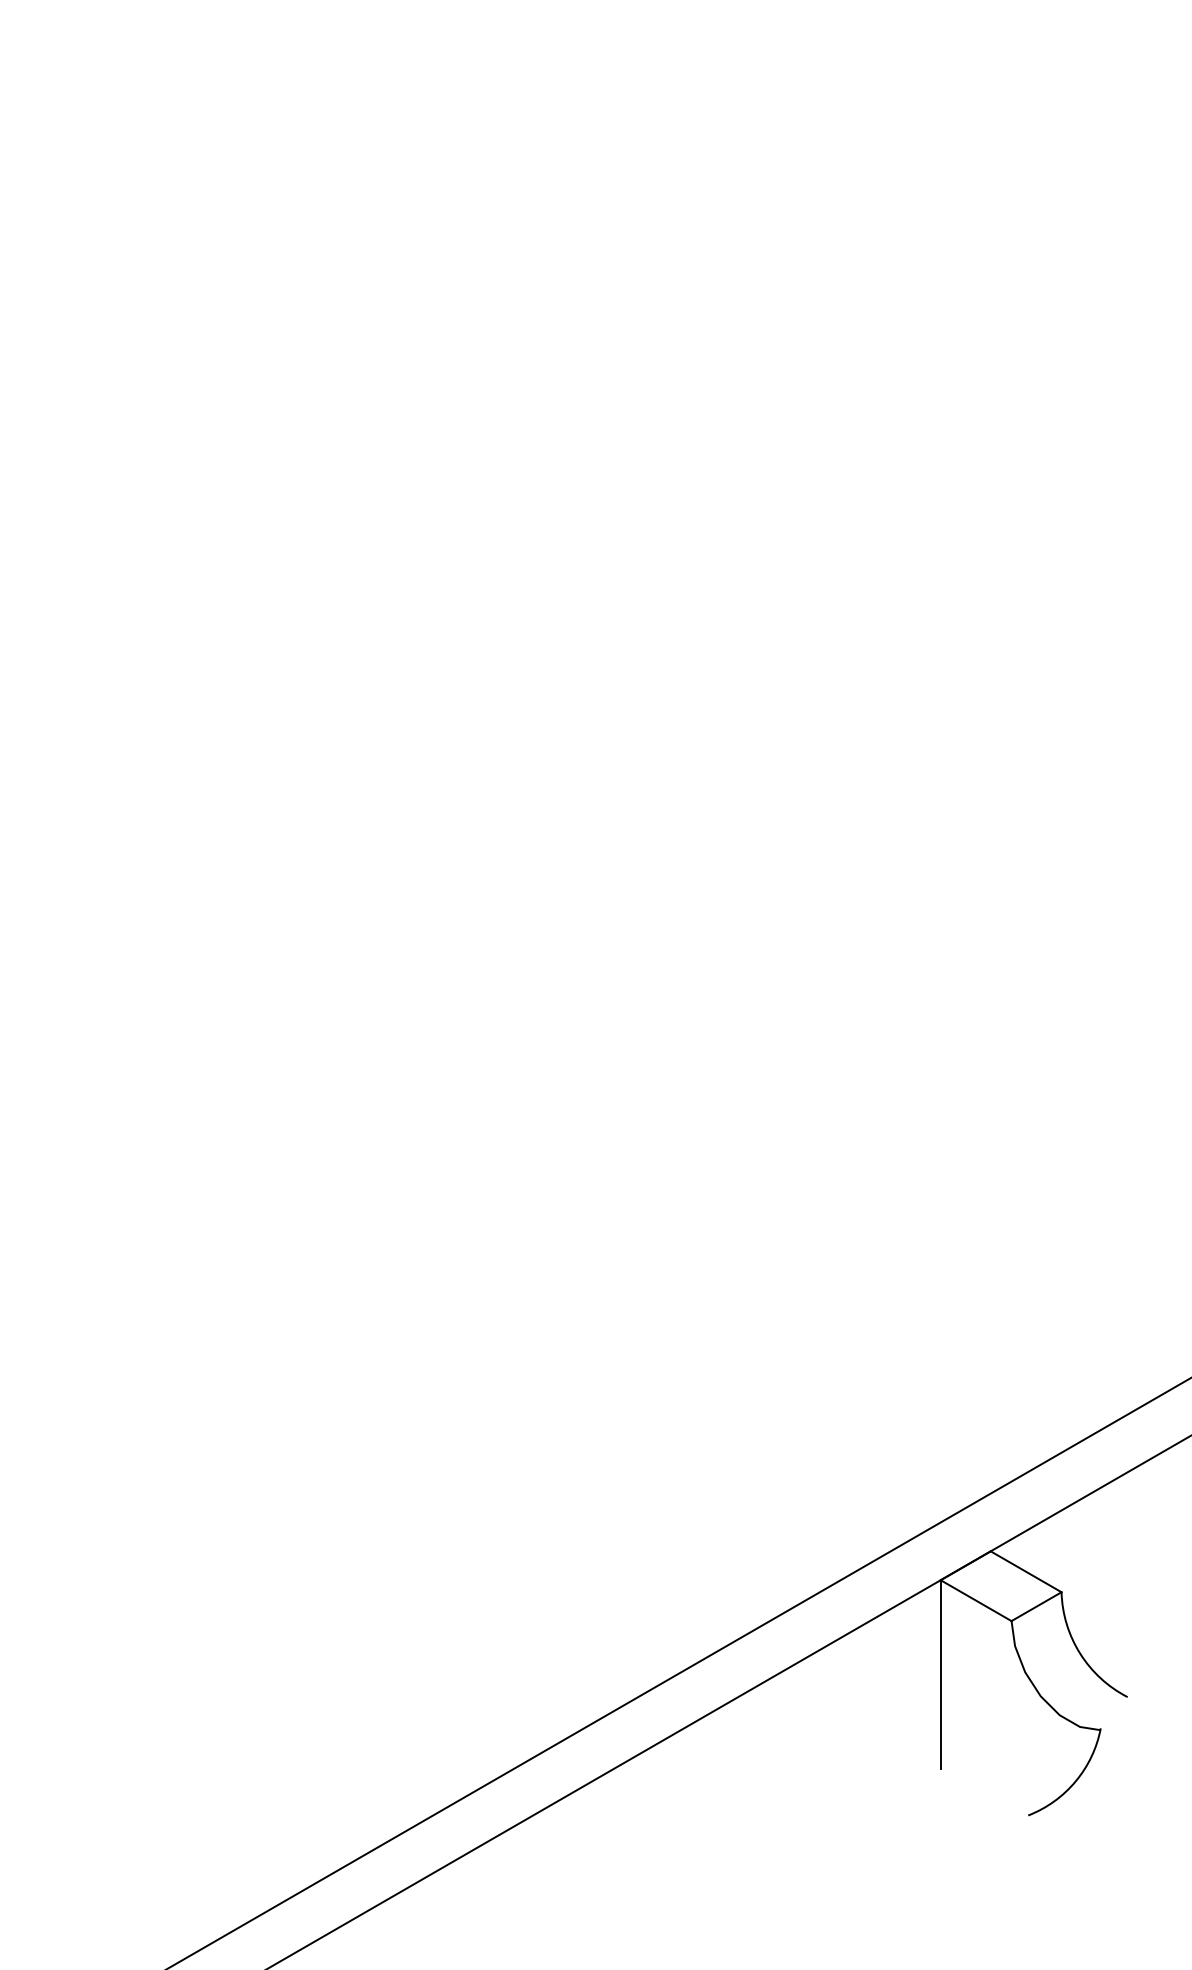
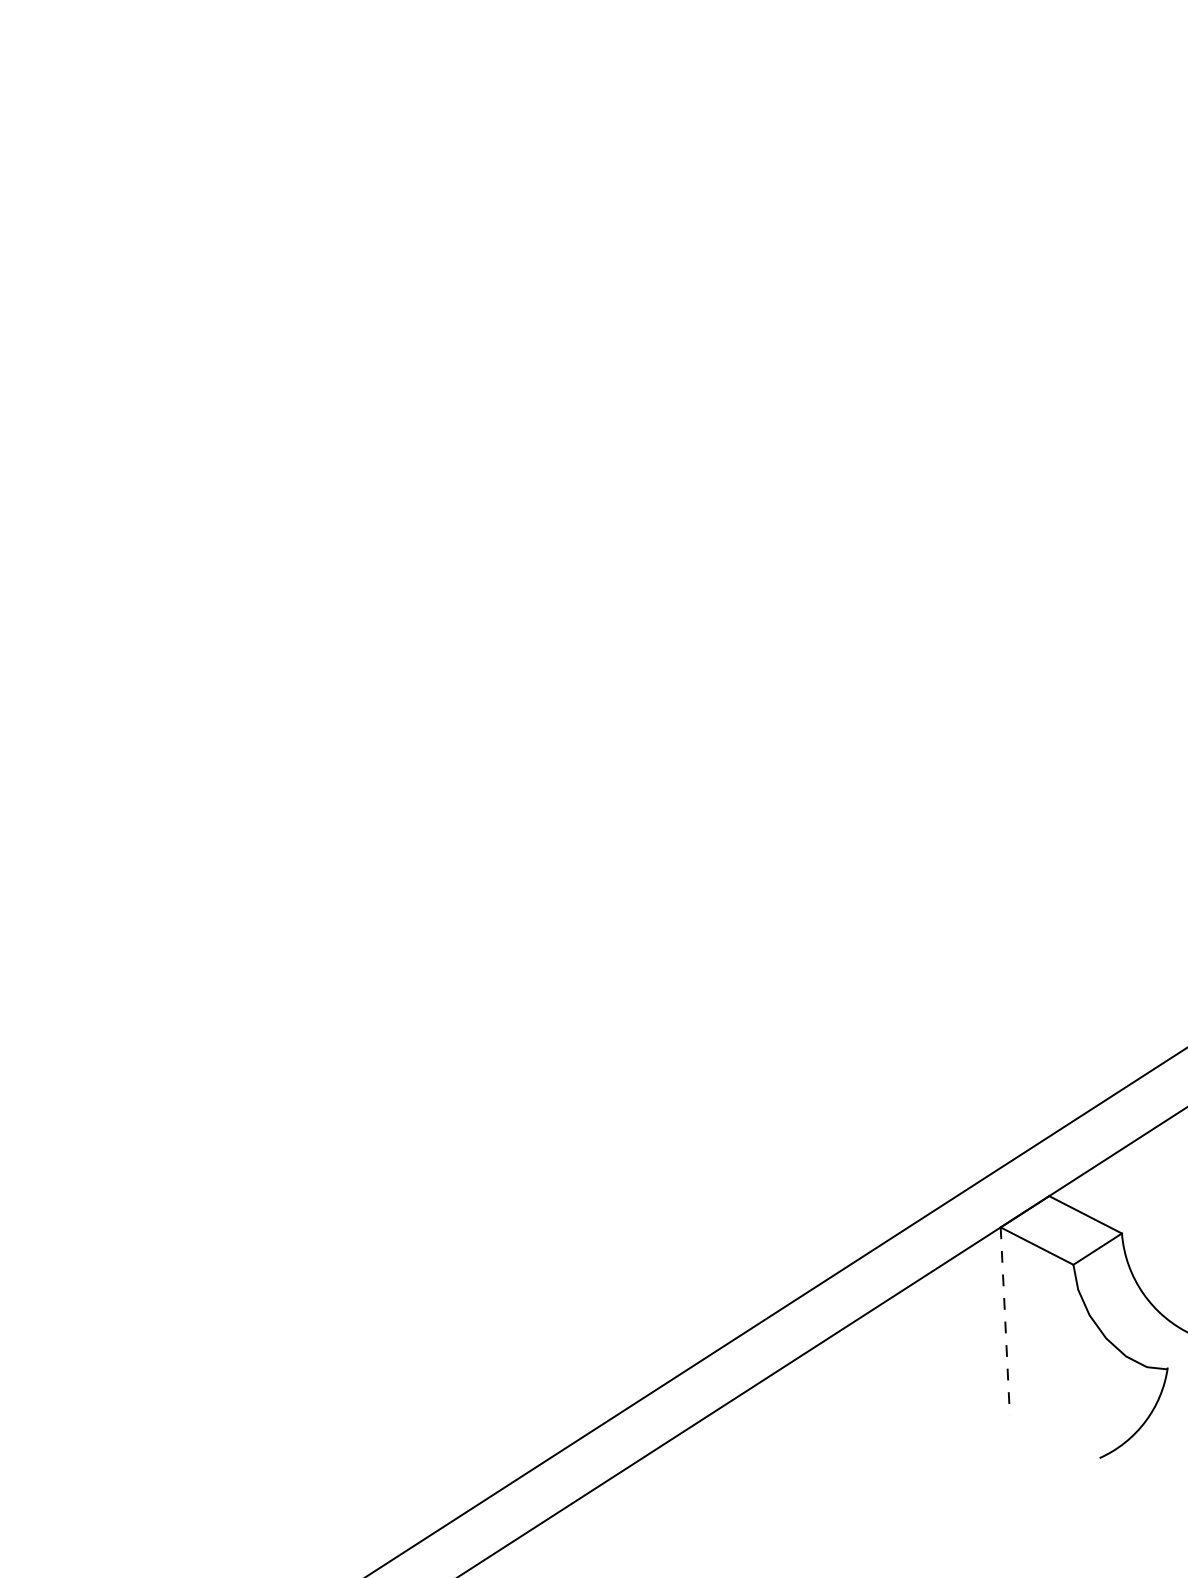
line: (940, 1675) -> (1005, 1322), solid -> dashed

